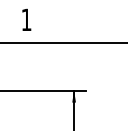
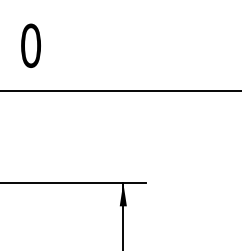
text: (26, 19) -> (30, 44), 1 -> 0

